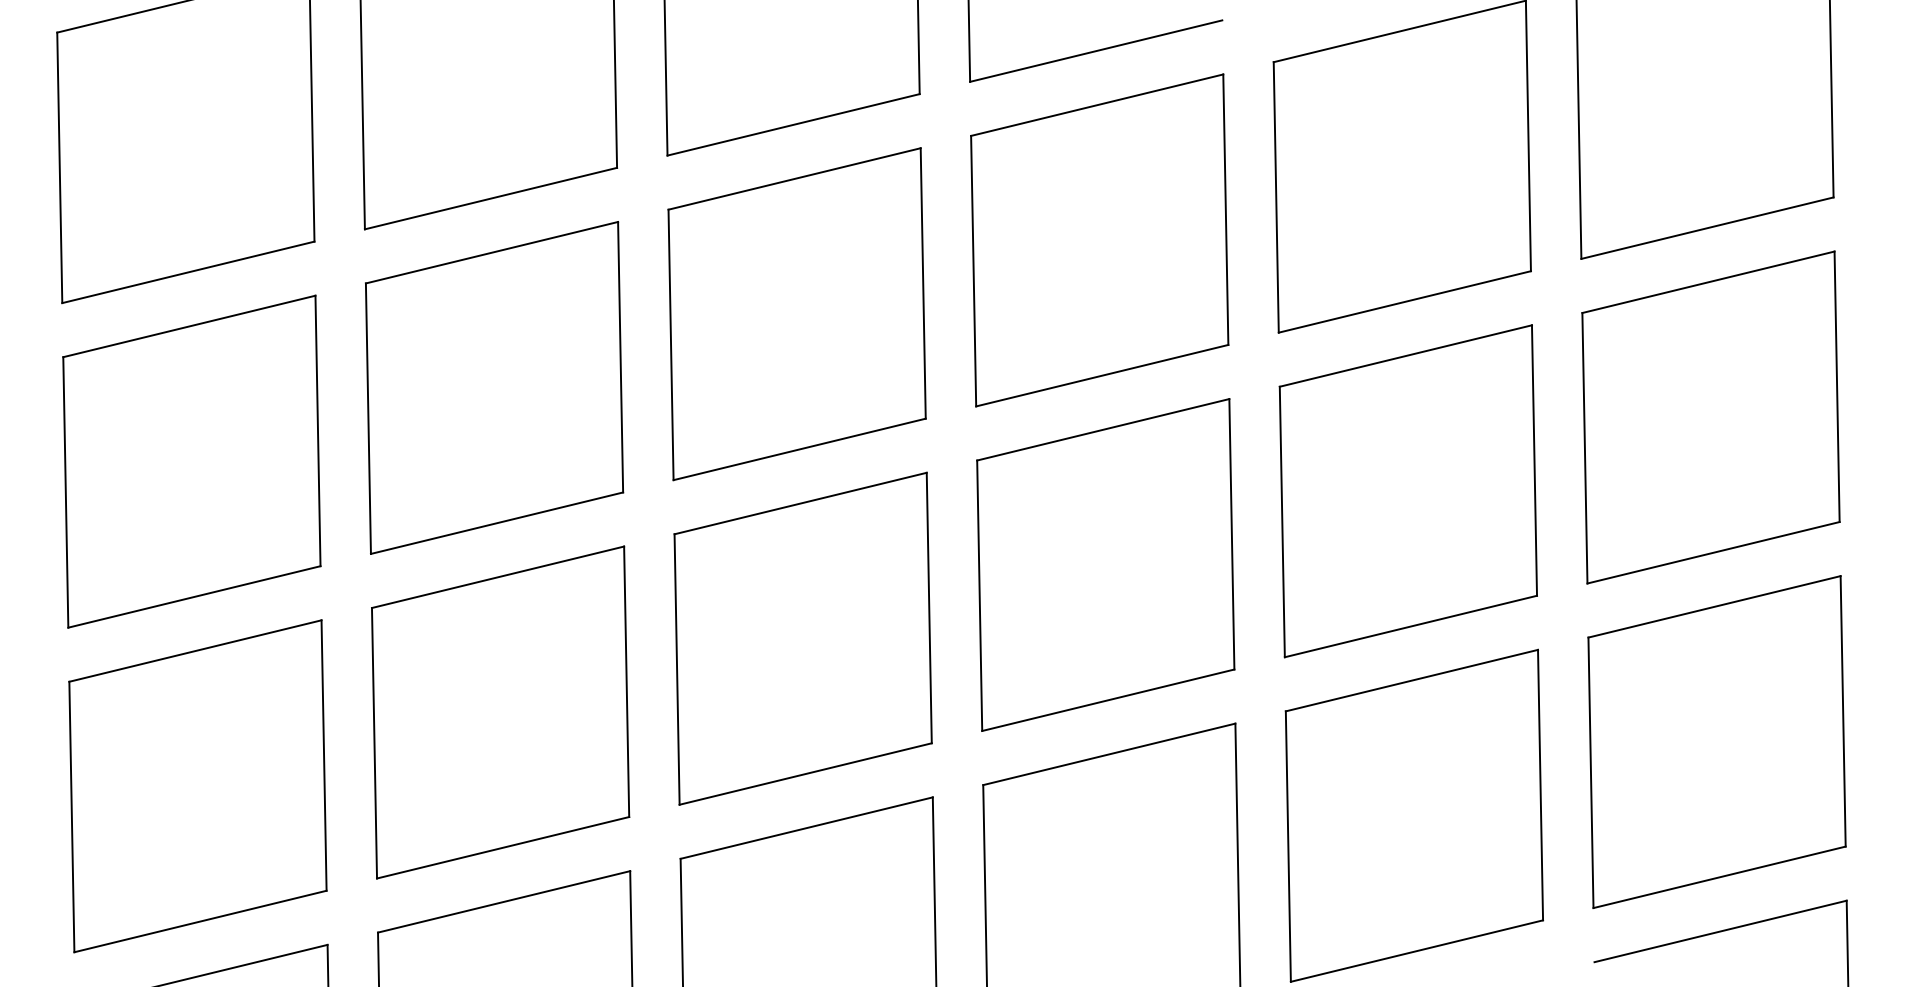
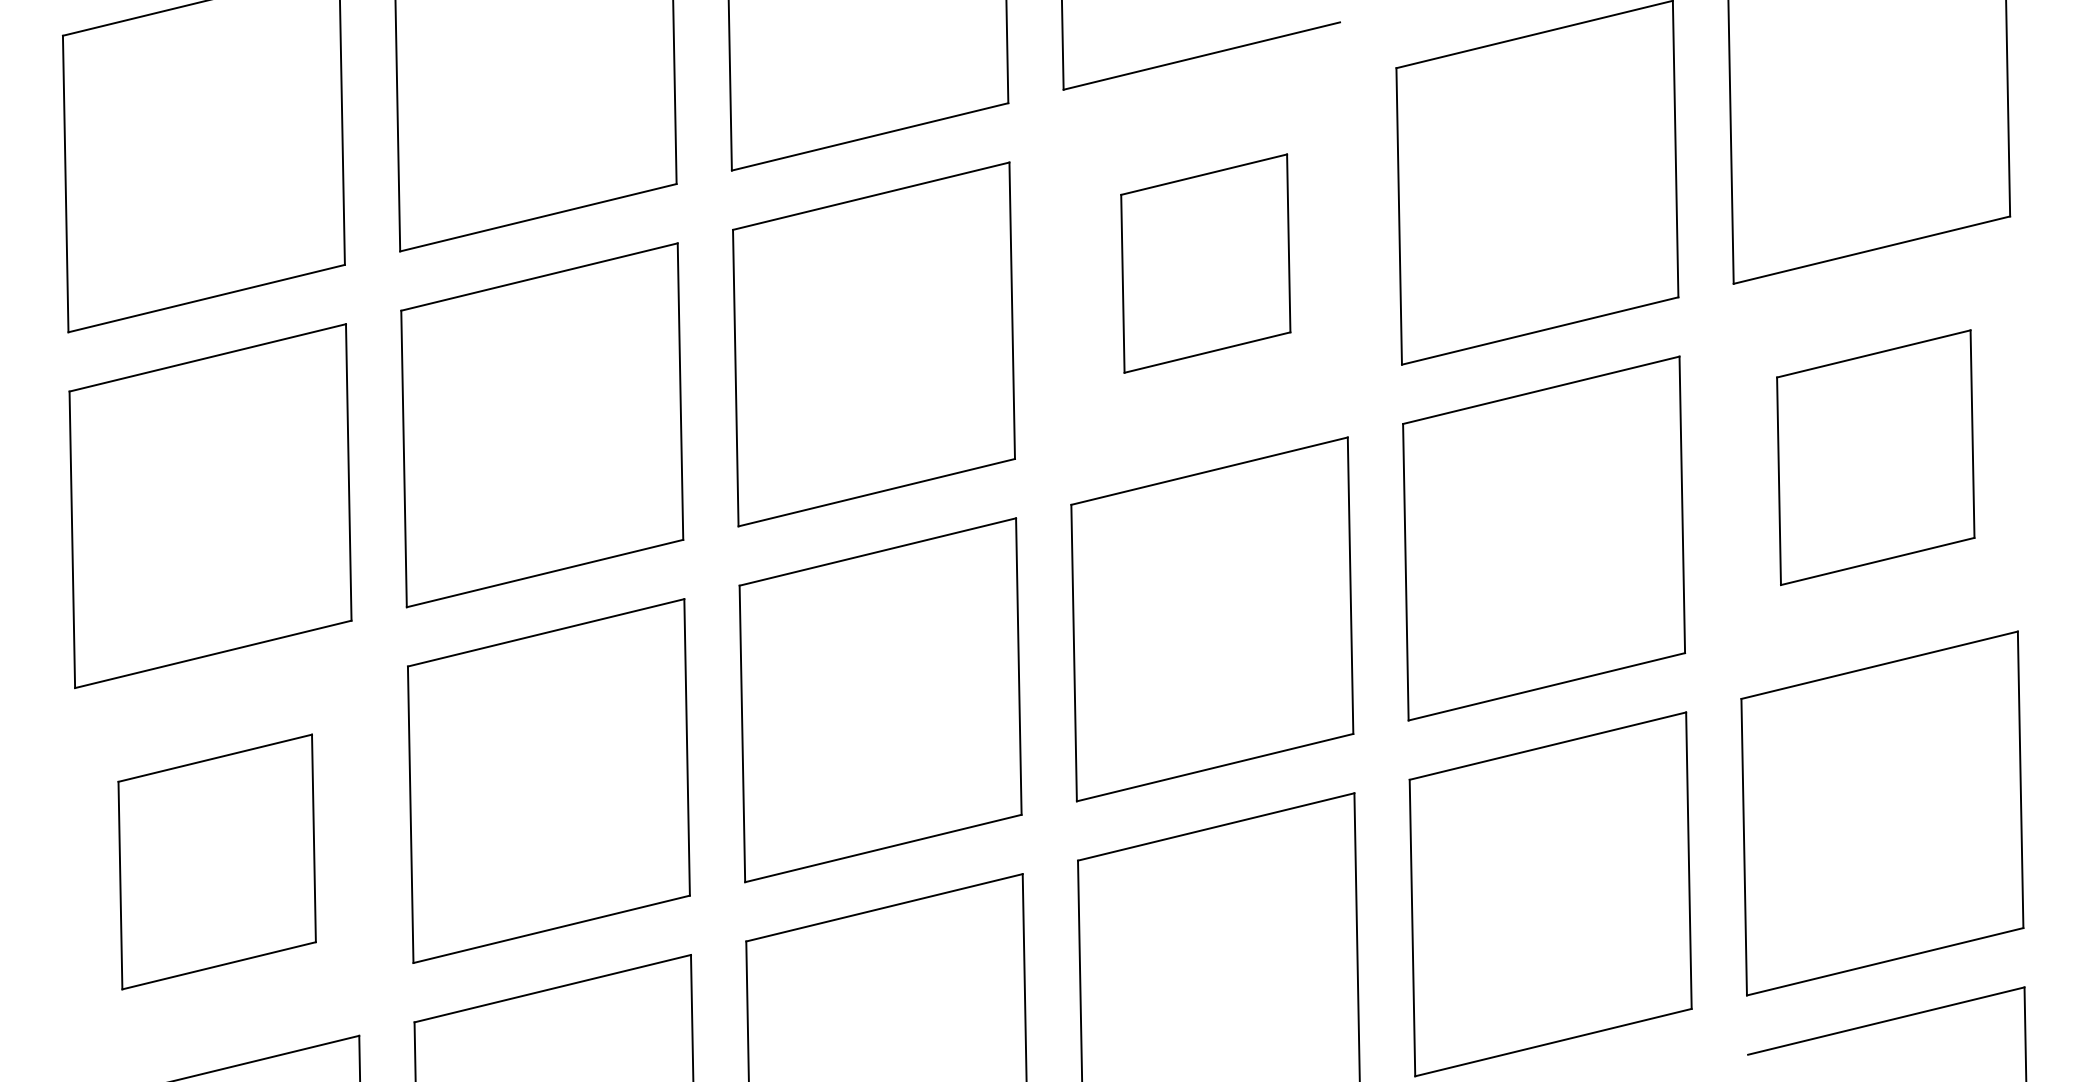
part: (1099, 240) -> (1205, 263), size x0.6
part: (1710, 417) -> (1875, 457), size x0.7
part: (197, 786) -> (216, 862), size x0.7

